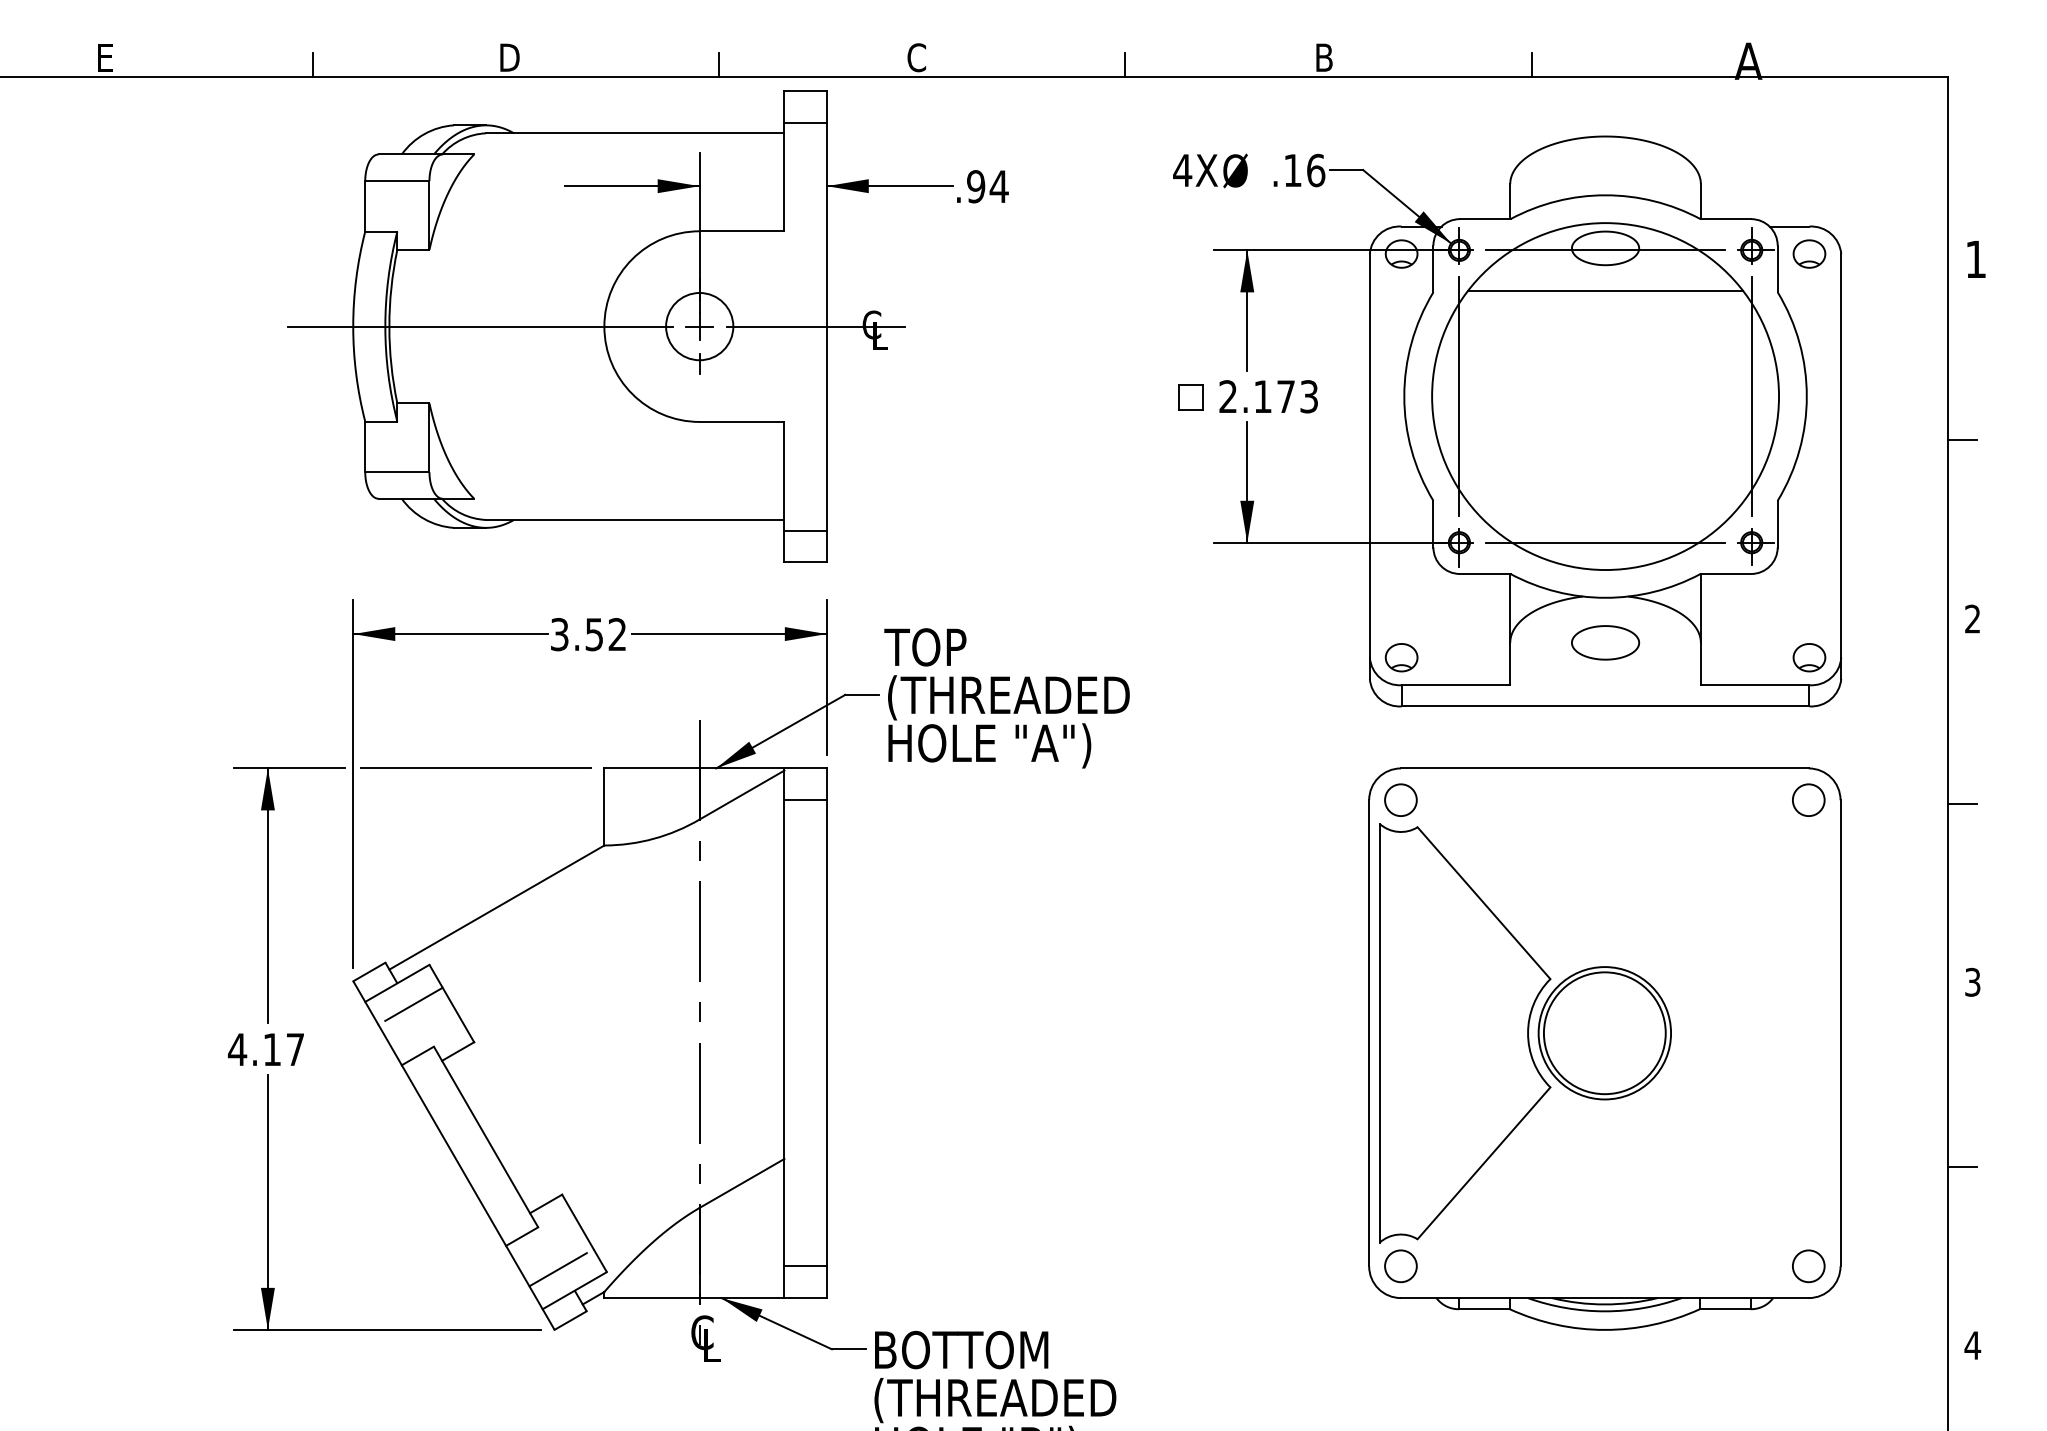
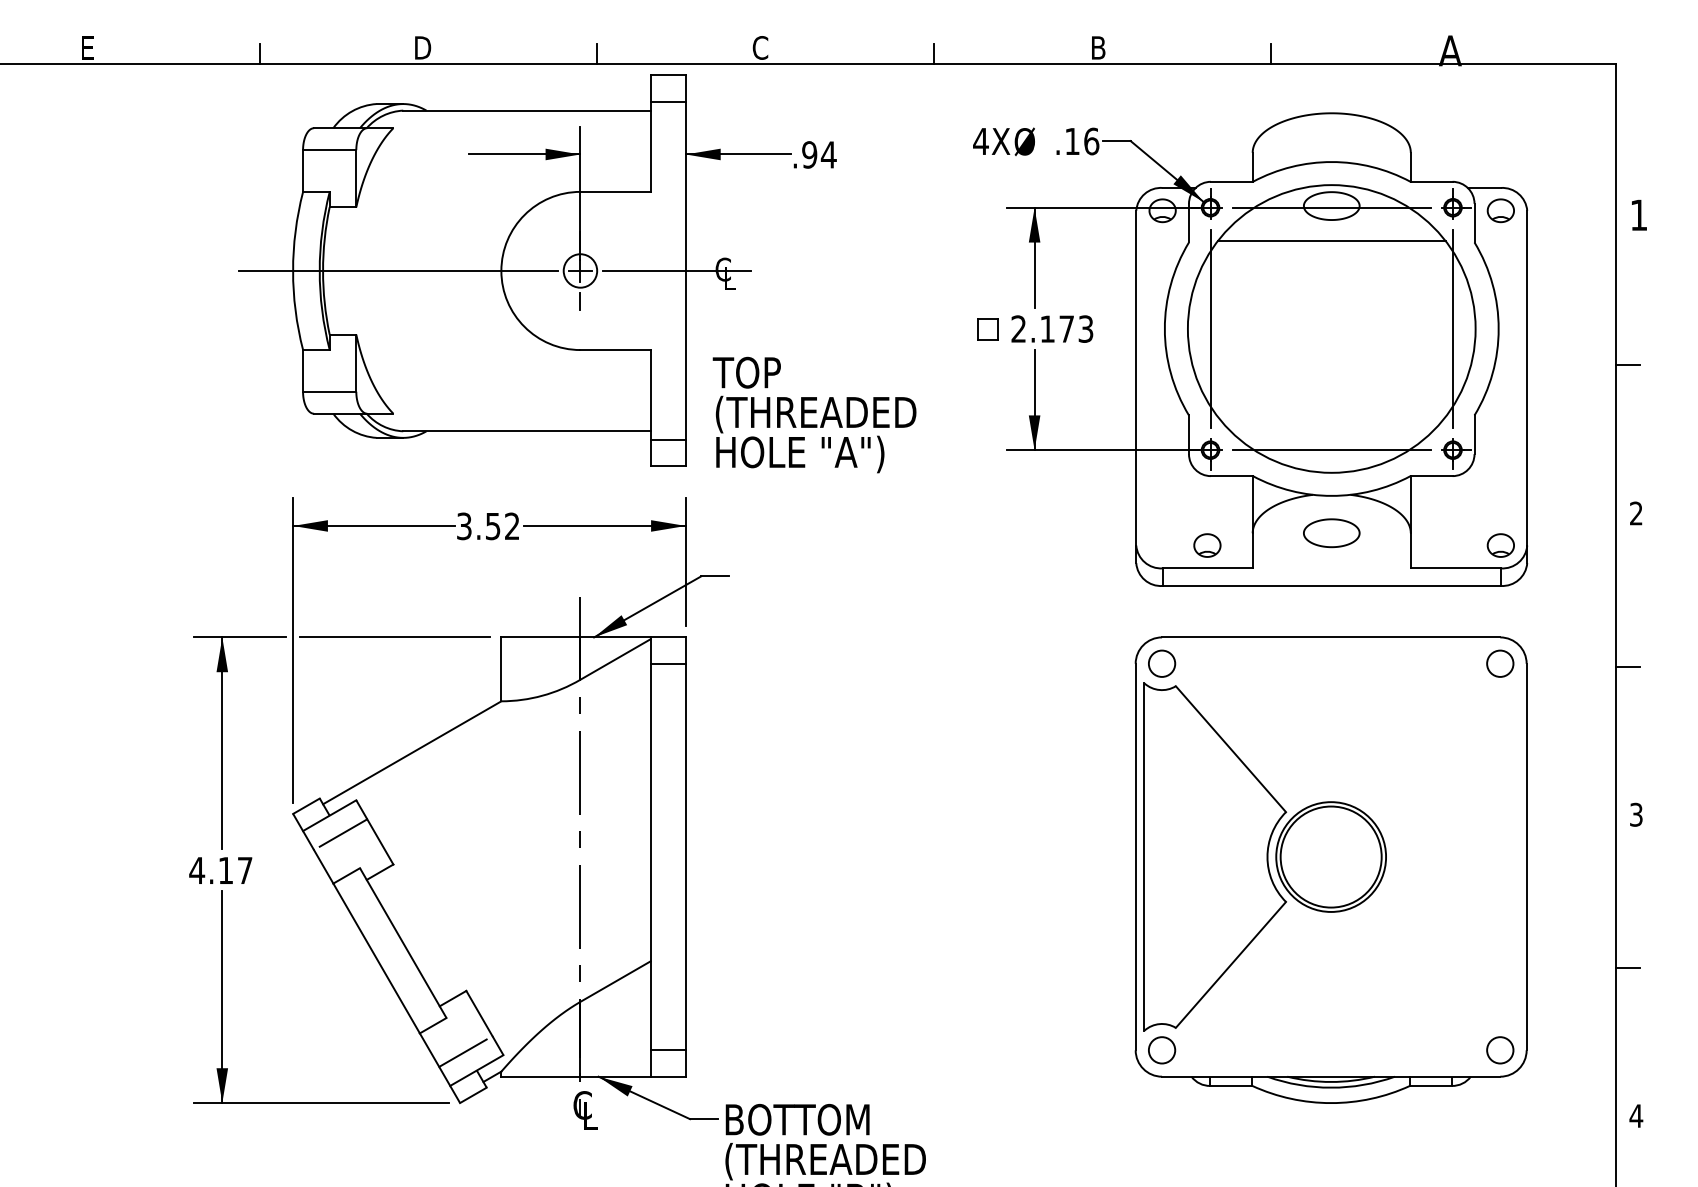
circle: (699, 326) -> (580, 270), size x0.6
part: (1401, 657) -> (1207, 545), moved
text: (1006, 698) -> (814, 415), moved

